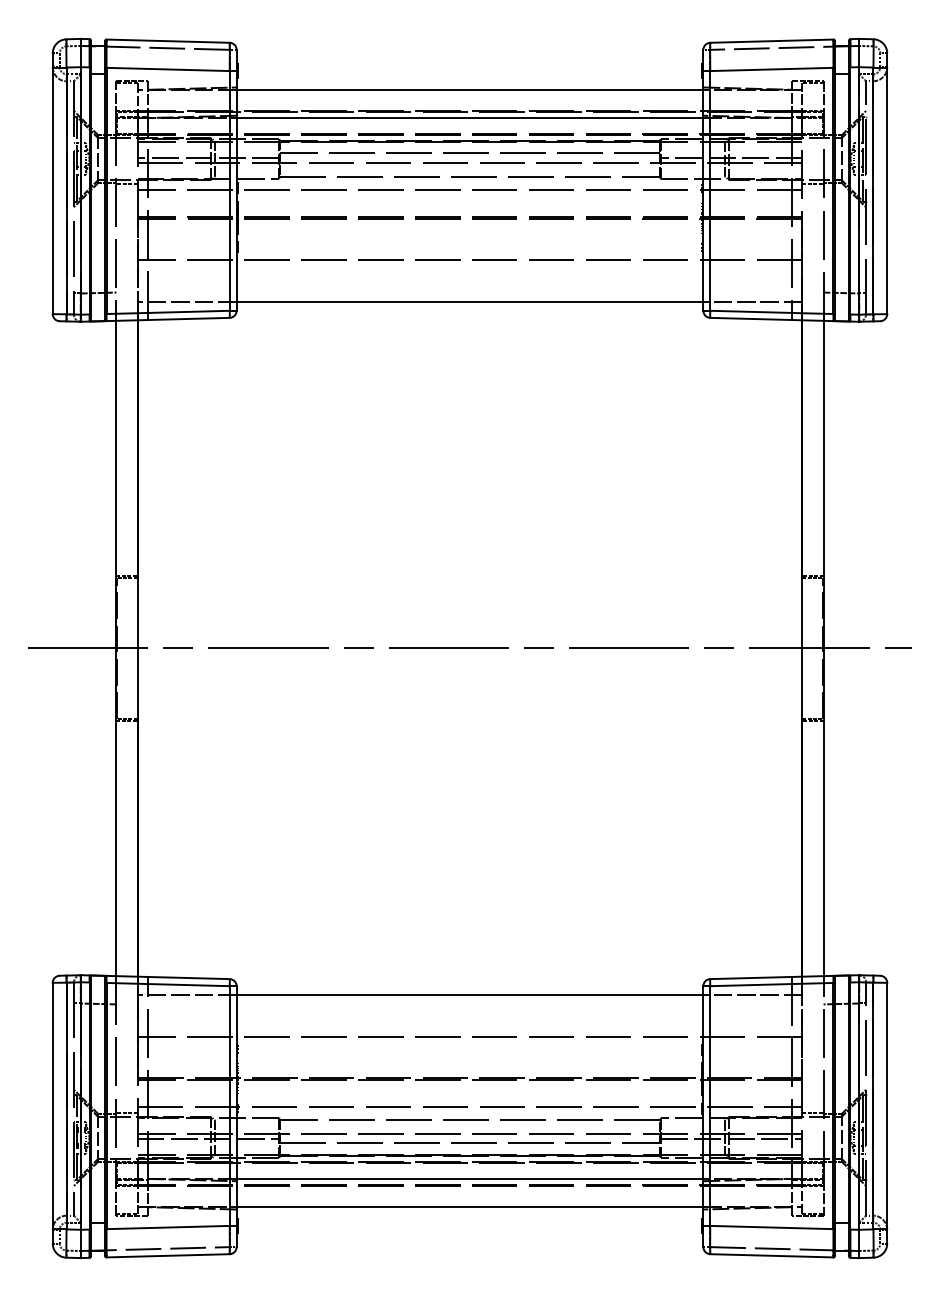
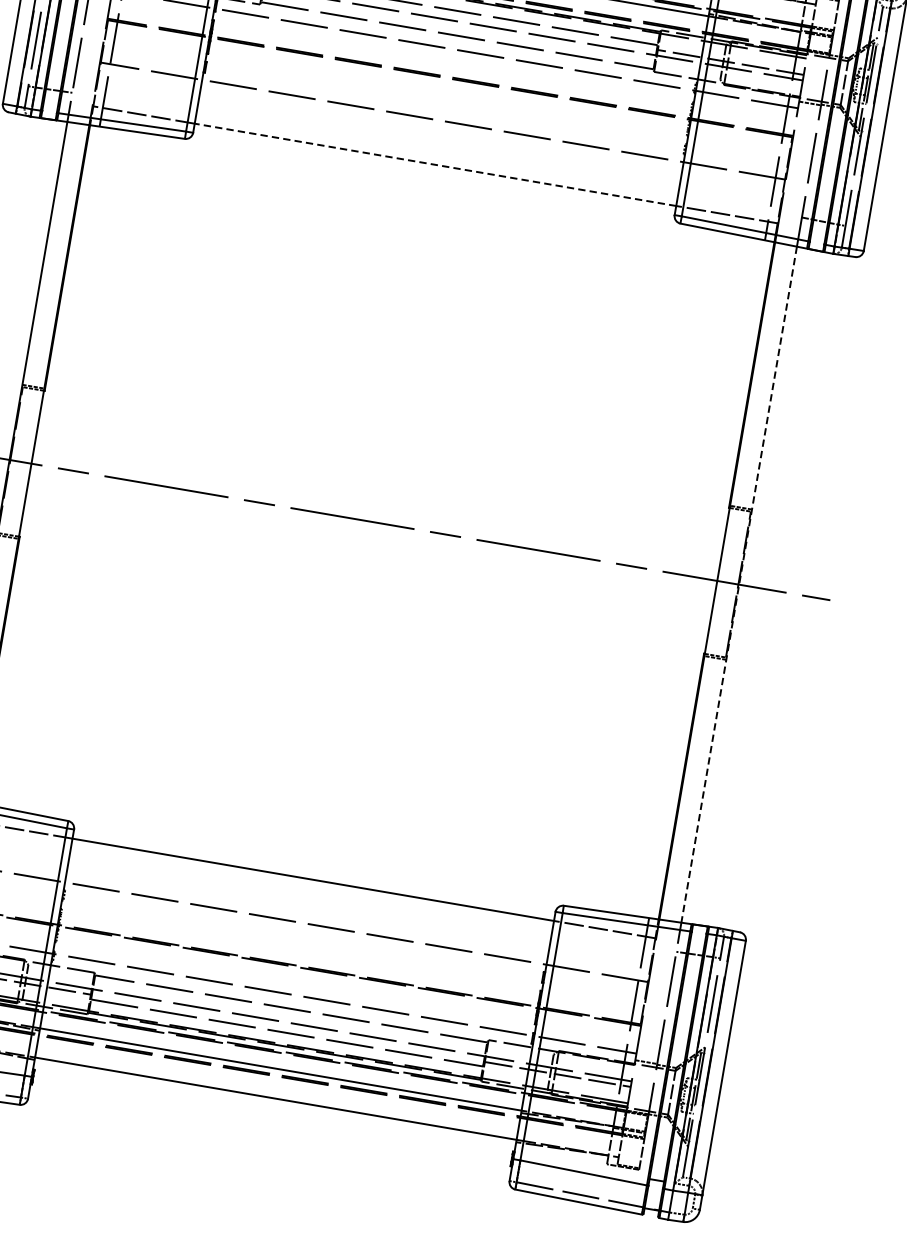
line: (469, 301) -> (435, 164), solid -> dashed
line: (823, 648) -> (739, 584), solid -> dashed

